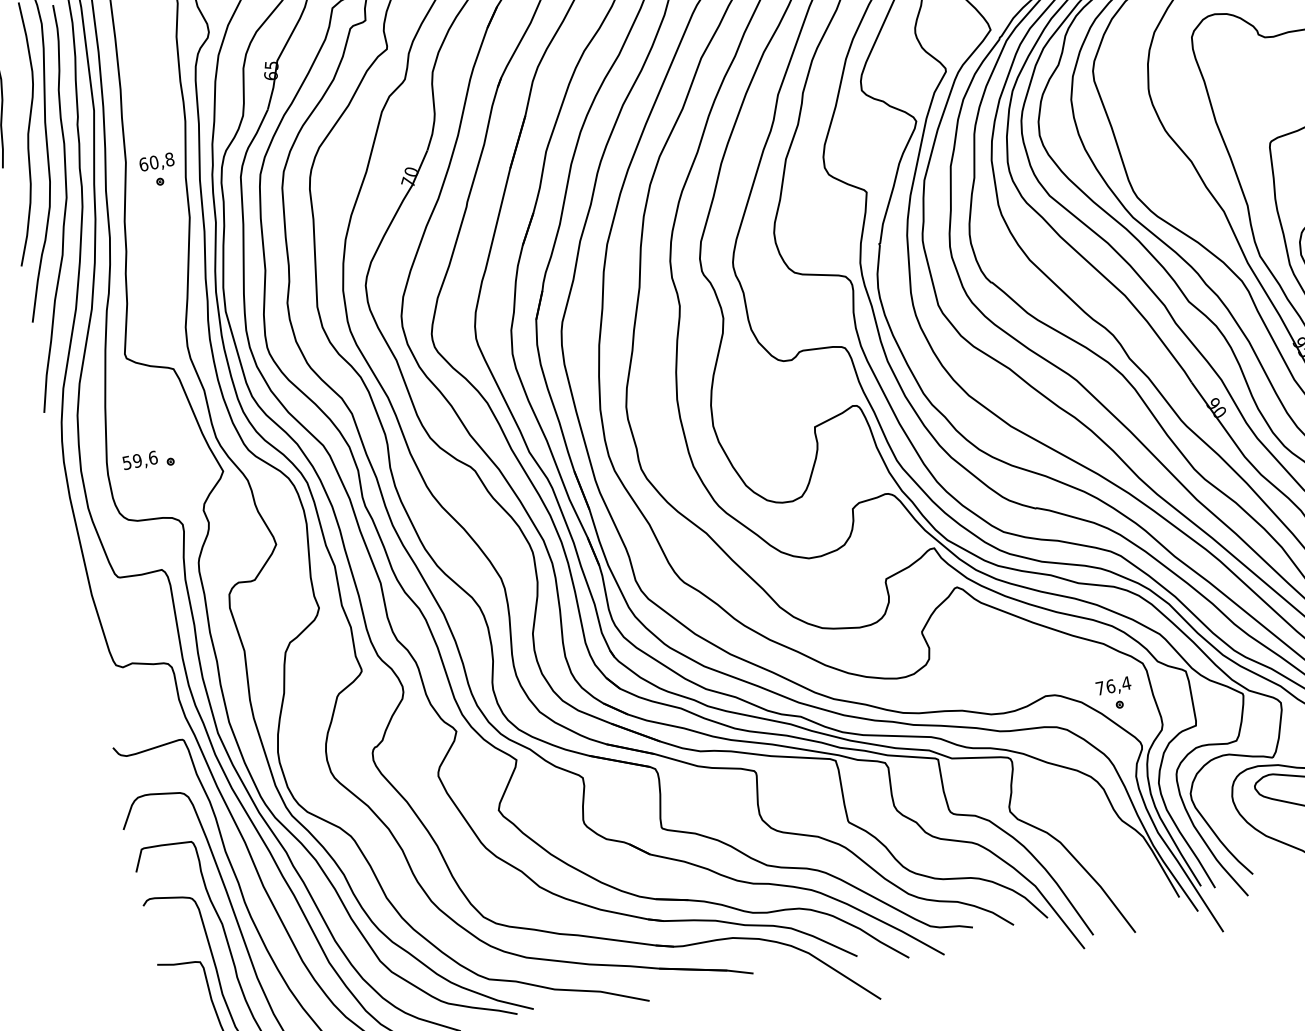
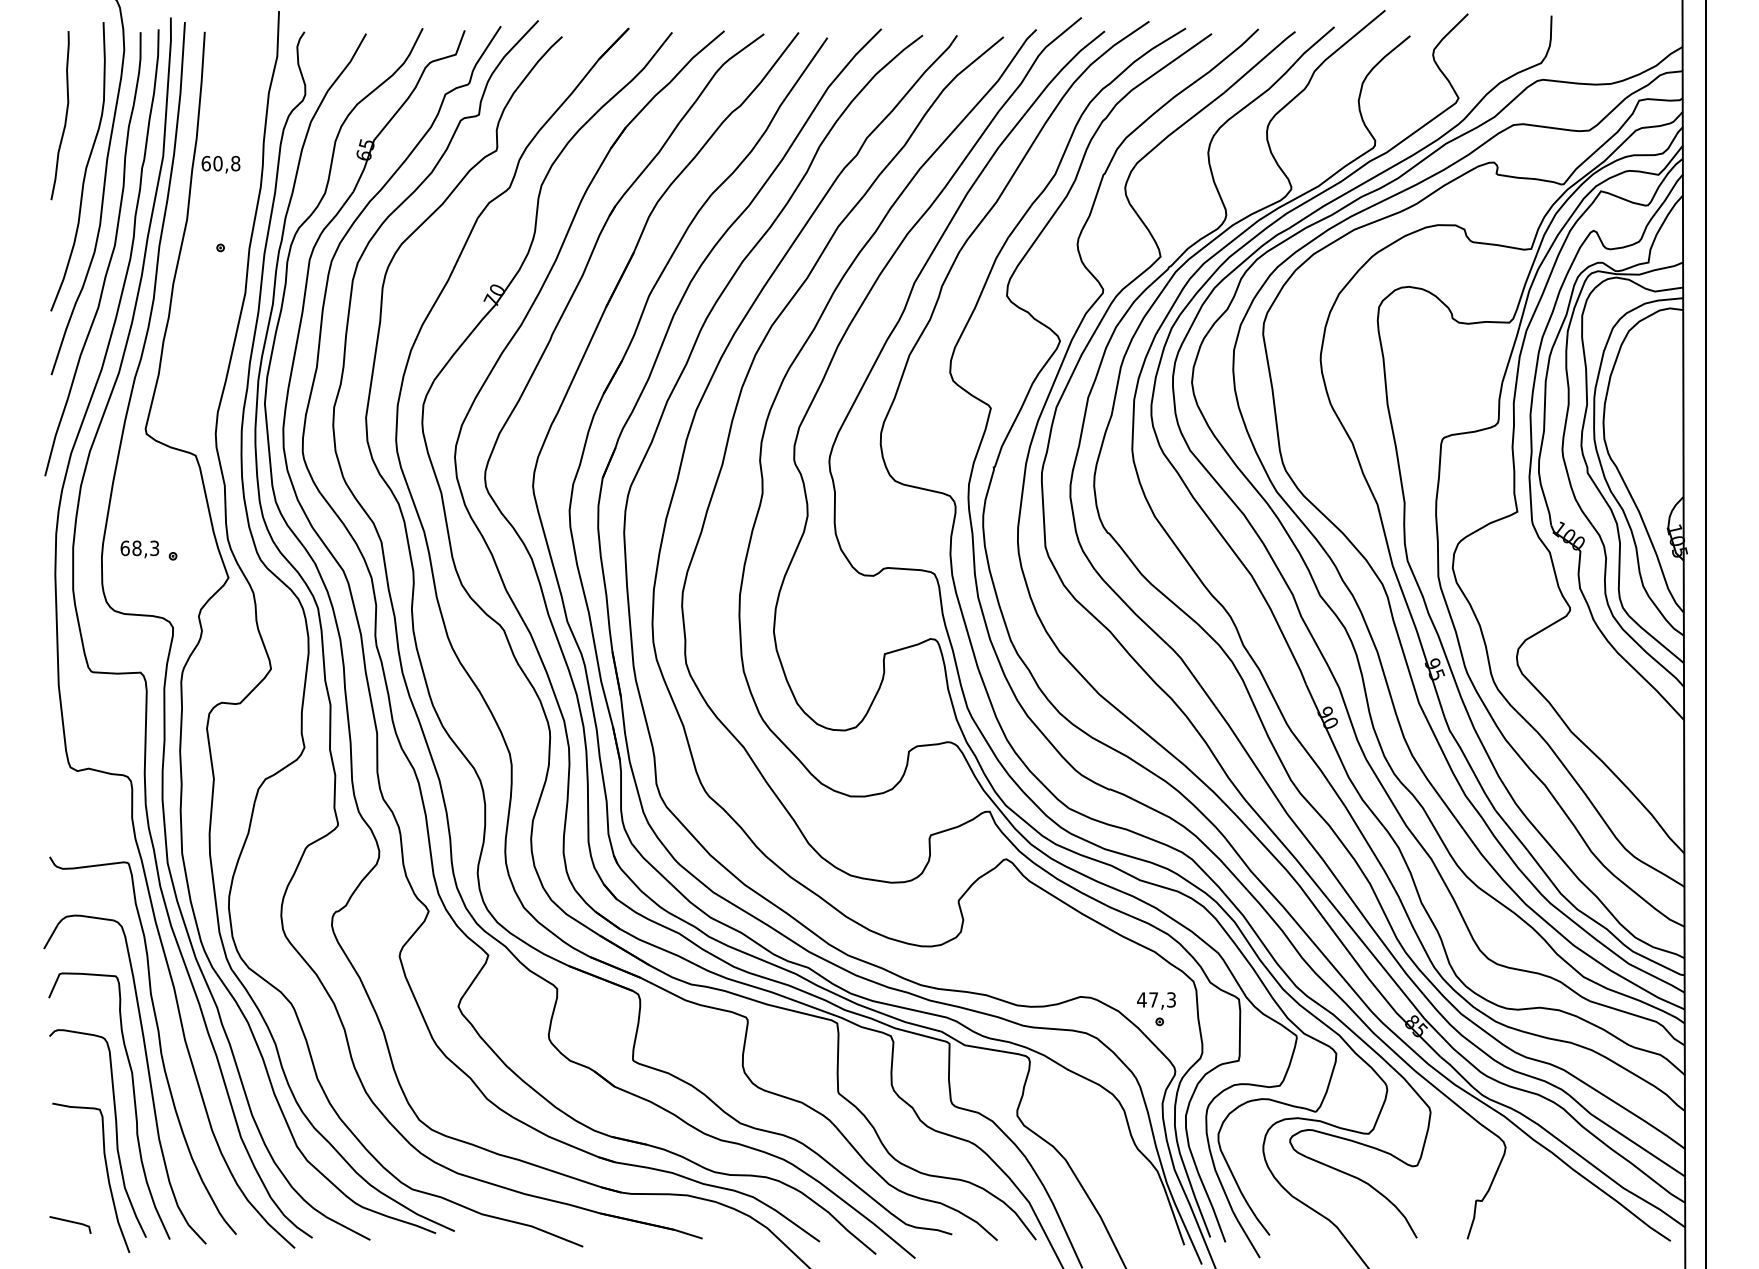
text: (156, 162) -> (220, 164), moved
text: (139, 460) -> (139, 548), 59,6 -> 68,3
text: (1113, 685) -> (1156, 999), 76,4 -> 47,3

